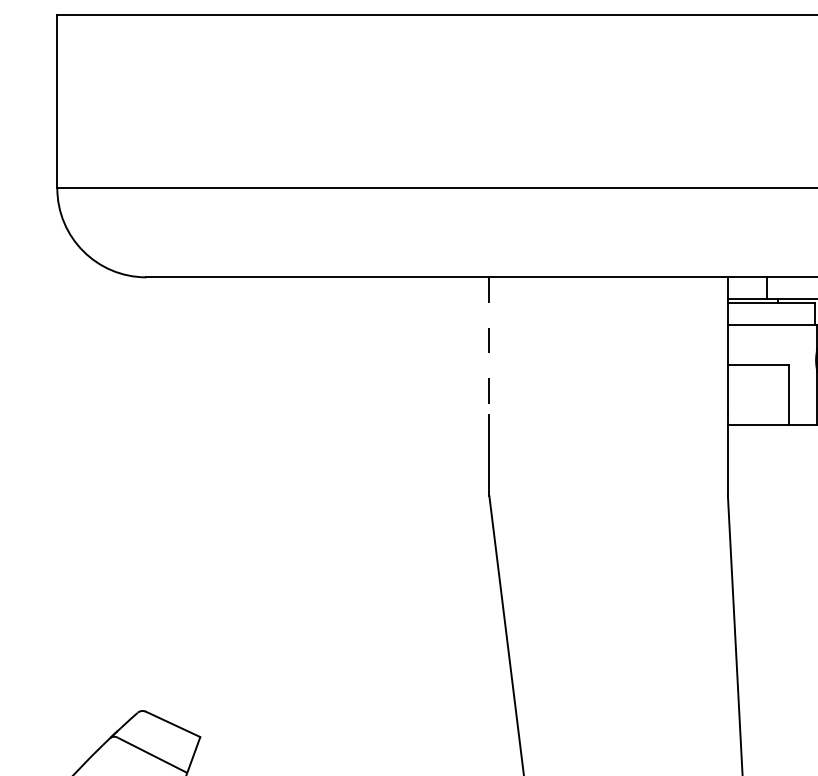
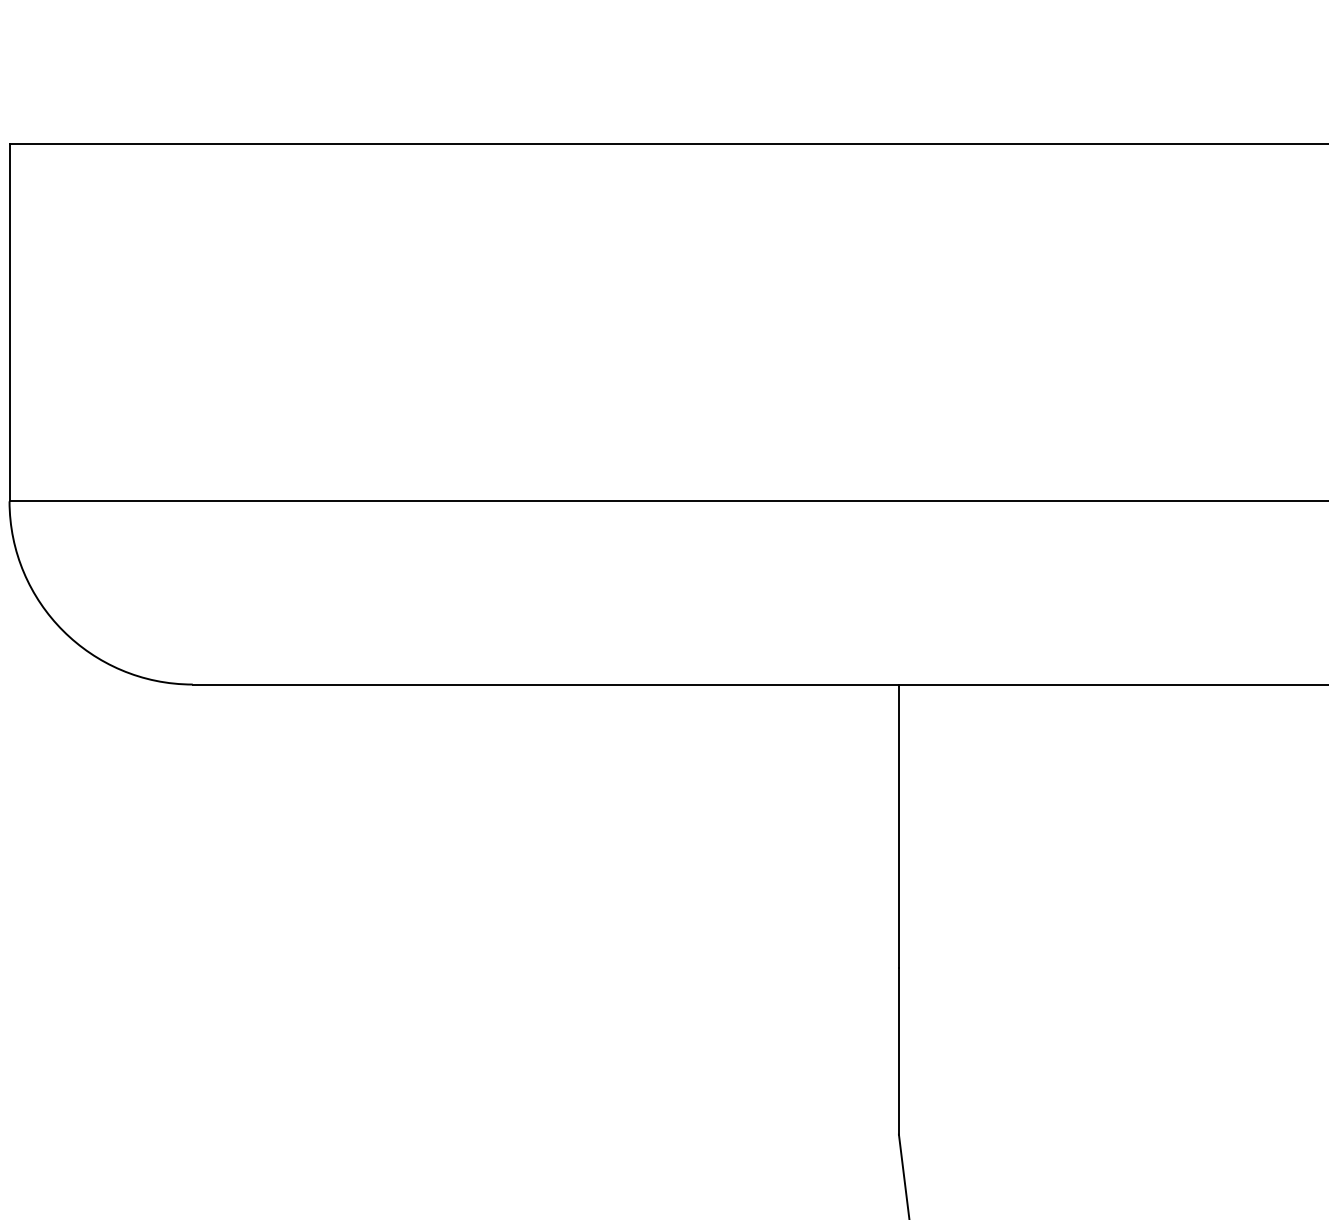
line: (489, 346) -> (899, 826), dashed -> solid

